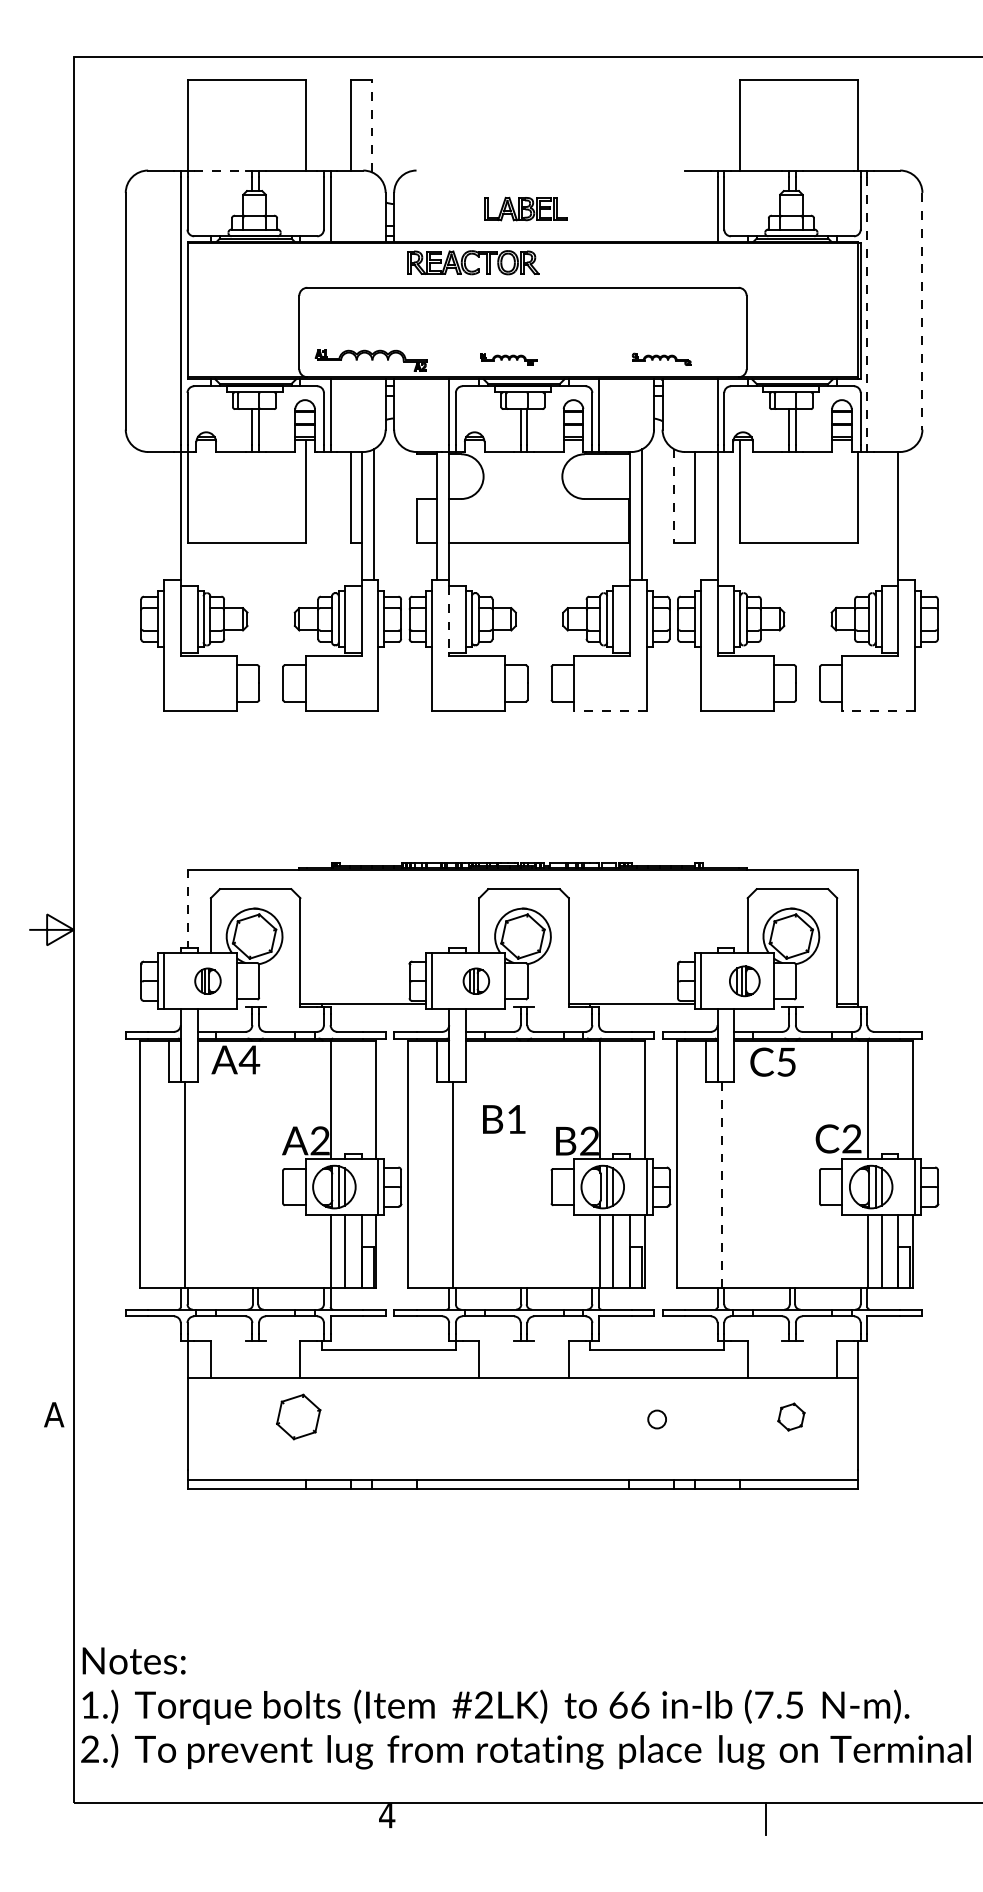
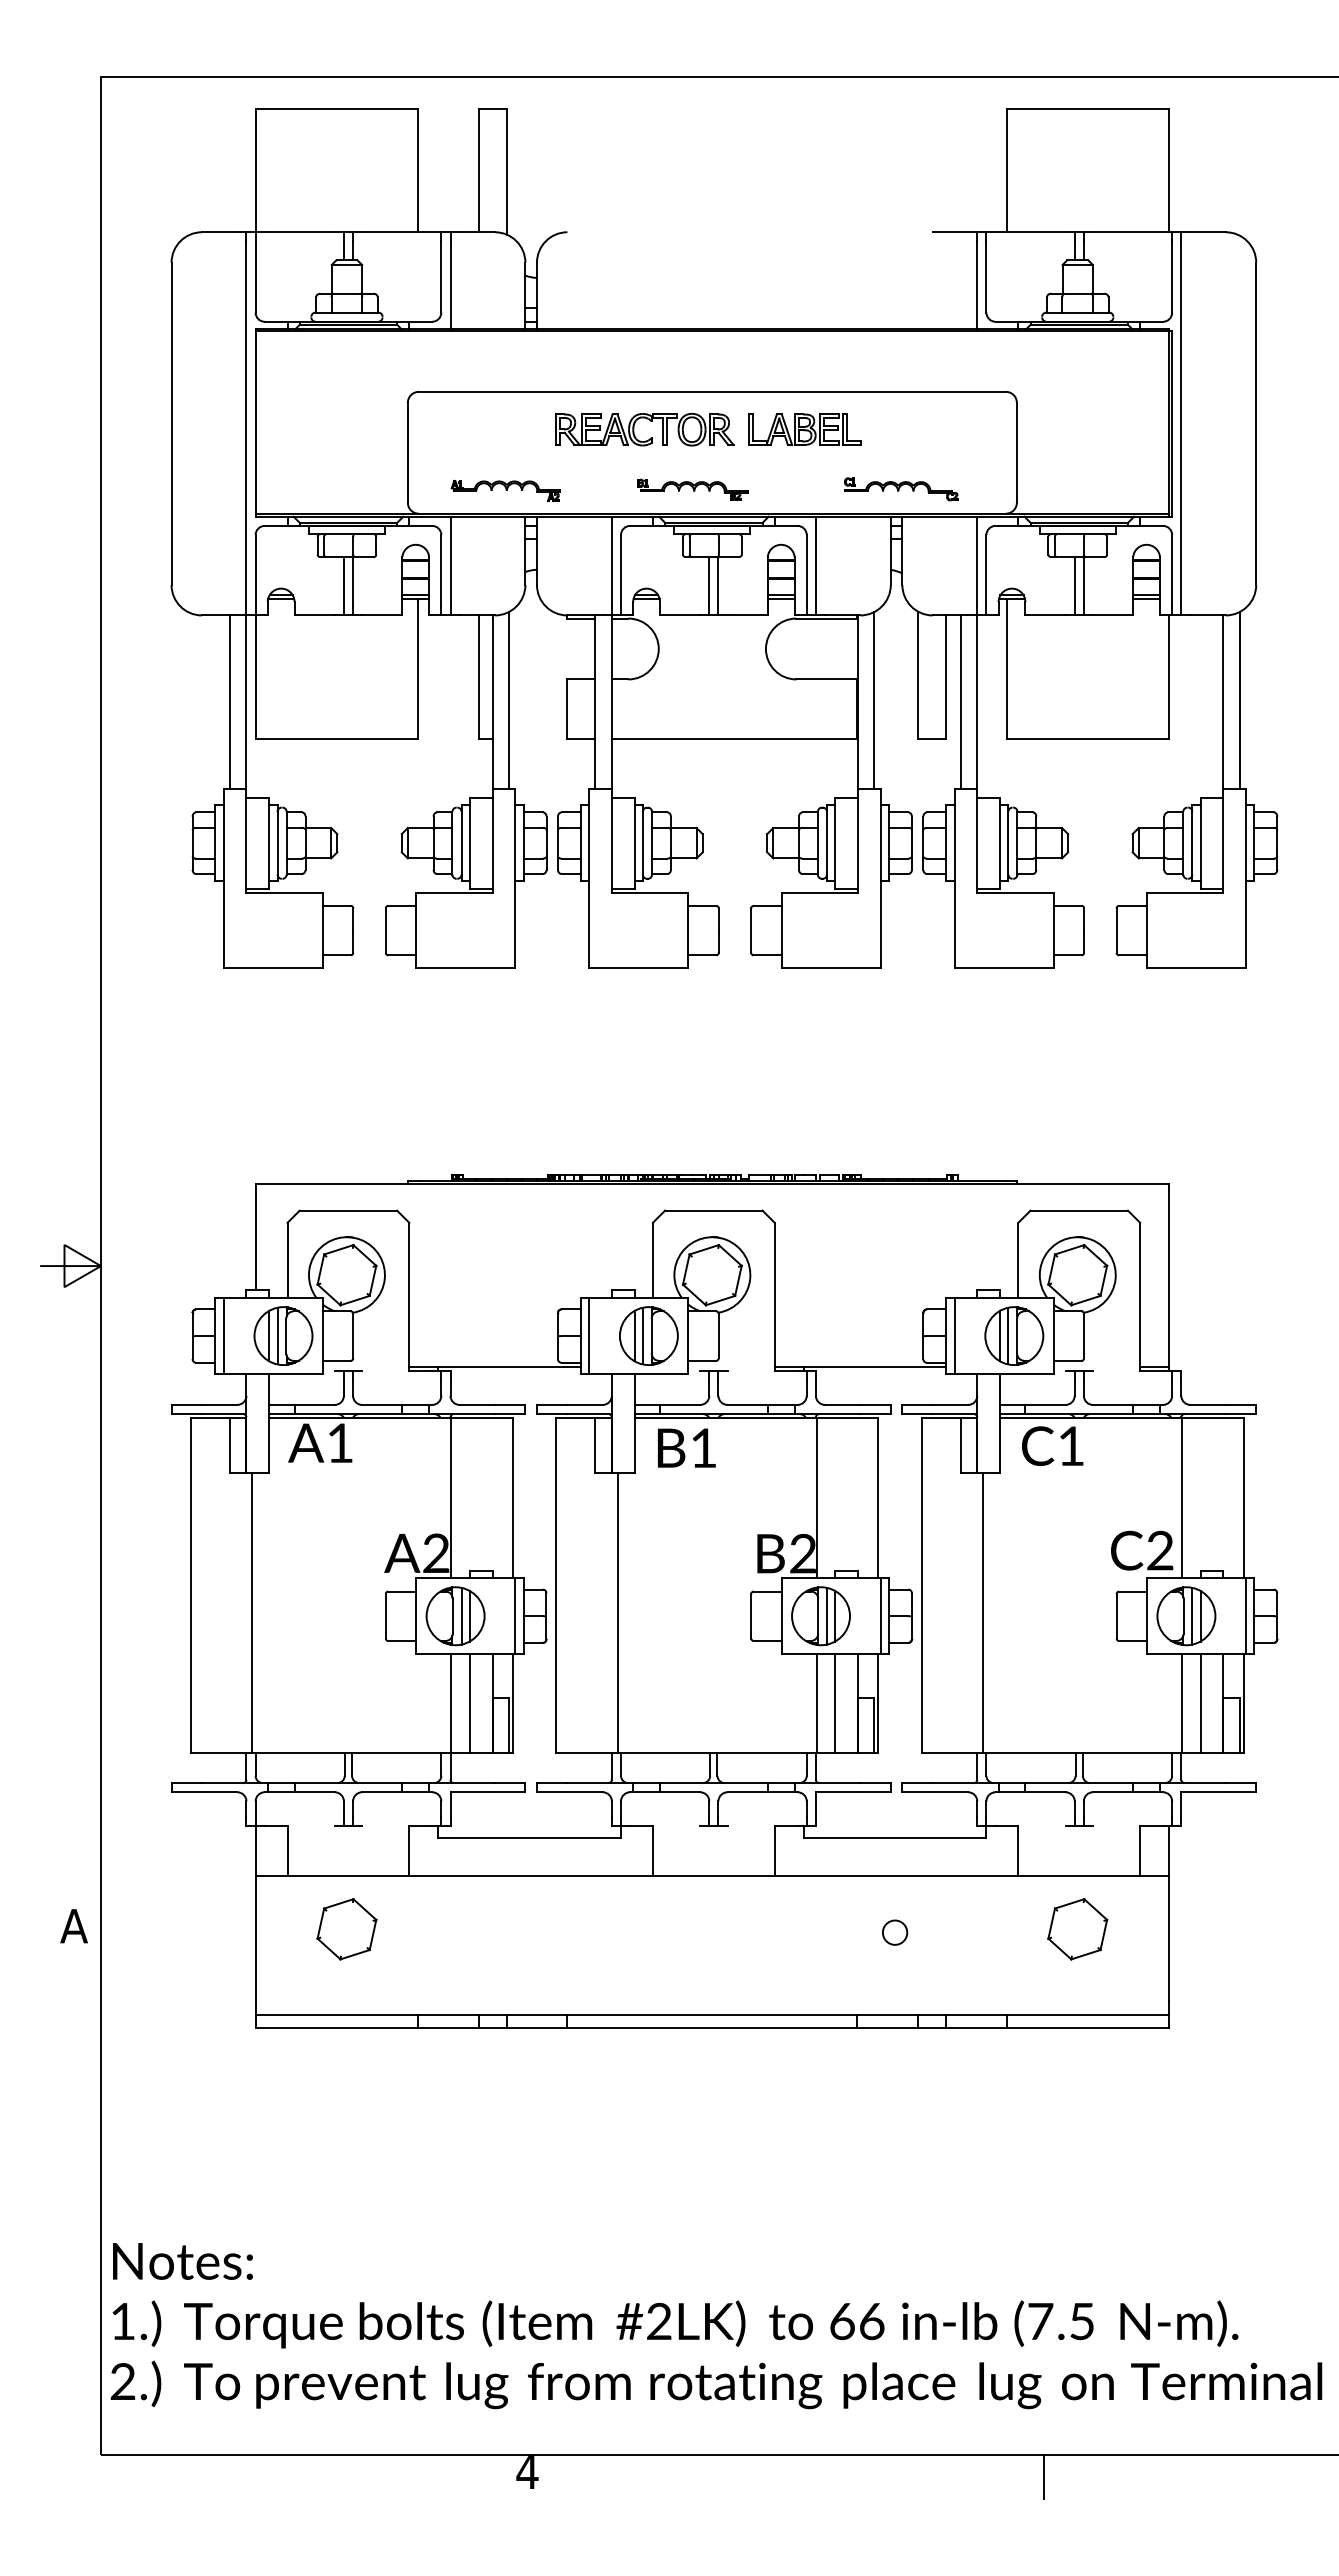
line: (371, 125) -> (506, 171), dashed -> solid
line: (220, 170) -> (300, 232), dashed -> solid
part: (526, 208) -> (804, 429), moved
part: (477, 256) -> (650, 421), moved
line: (867, 311) -> (1181, 424), dashed -> solid
line: (922, 311) -> (1256, 424), dashed -> solid
part: (508, 359) -> (692, 489), size x1.43
part: (661, 359) -> (901, 489), size x1.43
part: (371, 360) -> (505, 490), size x0.71
line: (674, 496) -> (918, 675), dashed -> solid
line: (910, 514) -> (1239, 700), added
line: (169, 515) -> (230, 702), added
line: (705, 515) -> (960, 702), added
line: (448, 619) -> (611, 843), dashed -> solid
line: (610, 711) -> (831, 968), dashed -> solid
line: (878, 711) -> (1196, 968), dashed -> solid
line: (187, 908) -> (255, 1237), dashed -> solid
part: (207, 980) -> (283, 1335), size x1.67
part: (476, 980) -> (648, 1335), size x1.67
part: (744, 980) -> (1014, 1335), size x1.43
text: (249, 1059) -> (339, 1442), A4 -> A1
text: (786, 1062) -> (1071, 1446), C5 -> C1
text: (503, 1118) -> (686, 1447), moved
line: (722, 1185) -> (983, 1613), dashed -> solid
part: (298, 1417) -> (346, 1929), moved
part: (791, 1417) -> (1077, 1929), size x1.67

